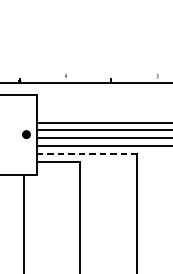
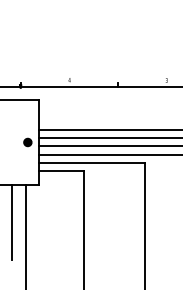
line: (87, 154) -> (92, 163), dashed -> solid
line: (11, 210) -> (11, 222), added

